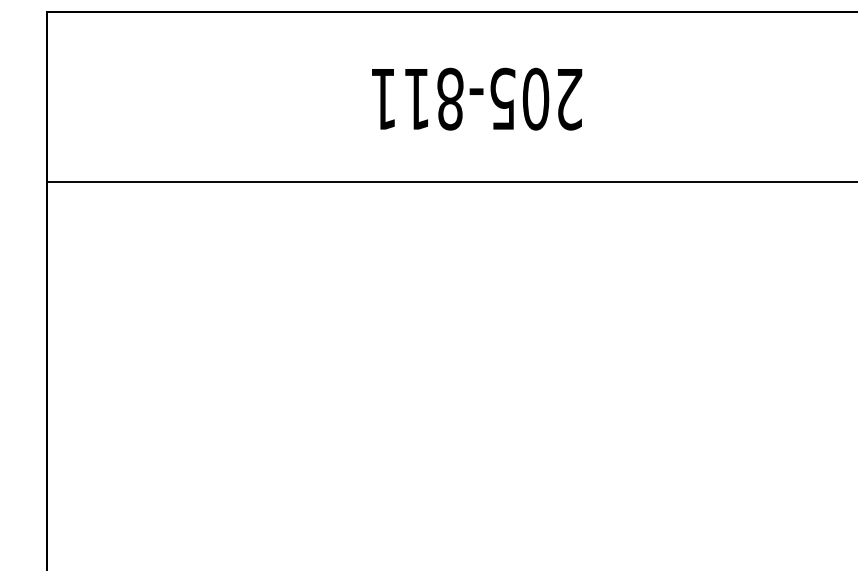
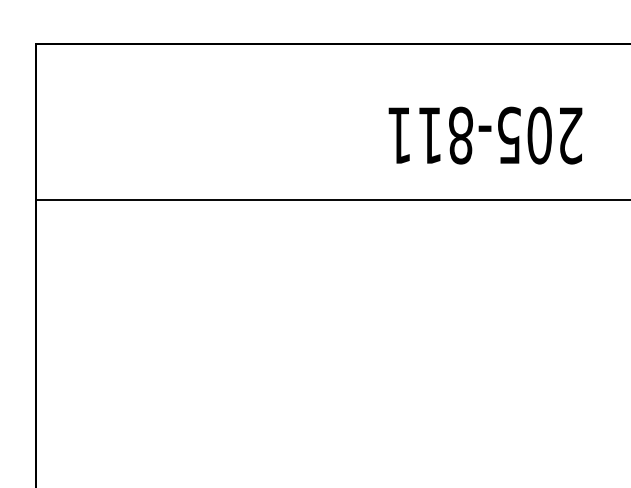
text: (477, 98) -> (485, 134), moved

